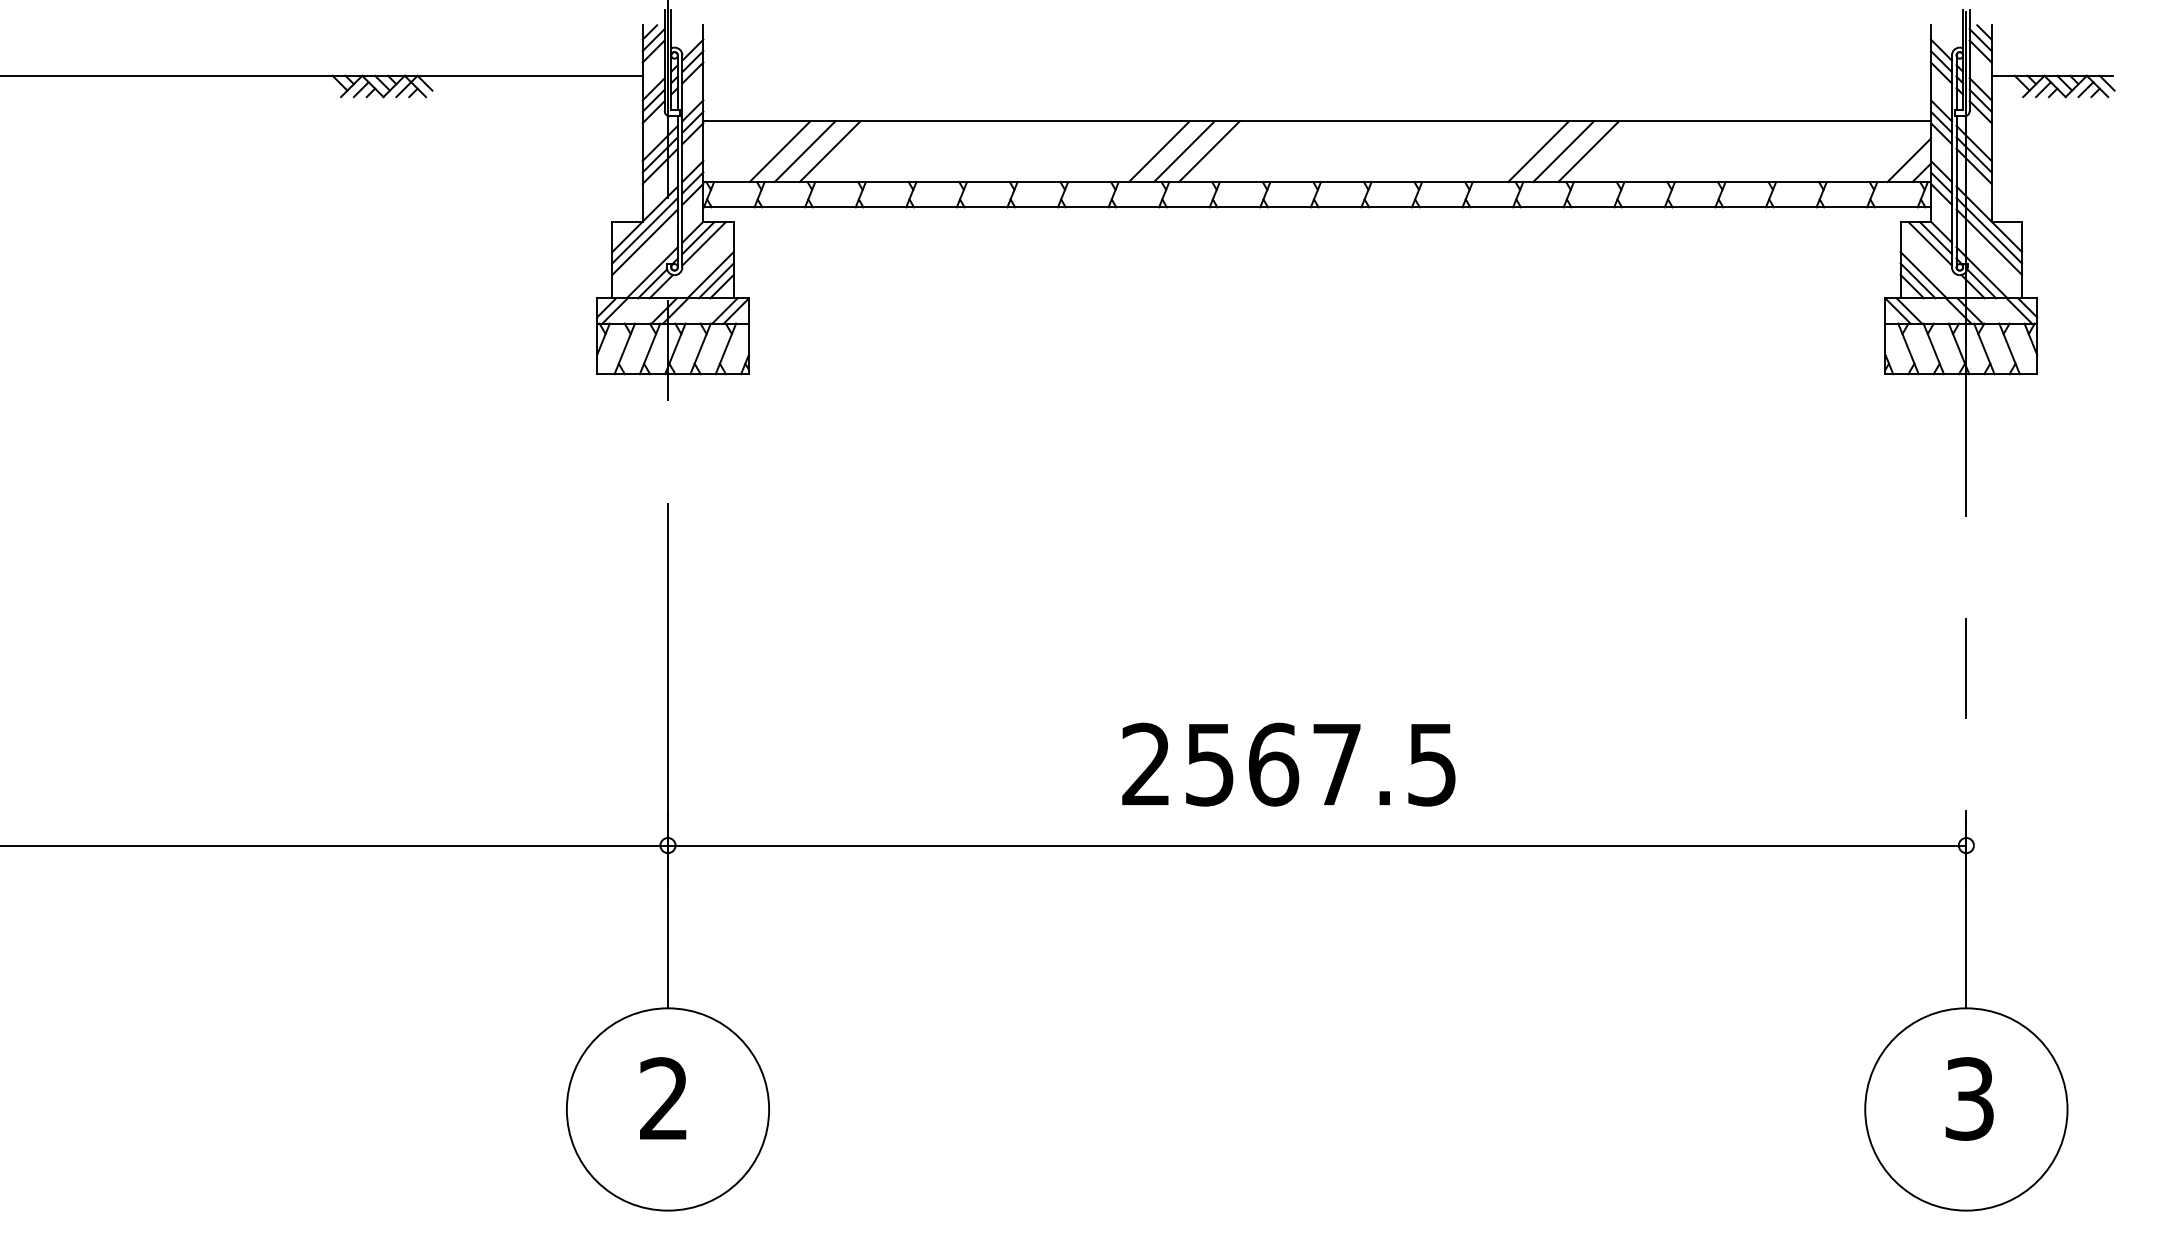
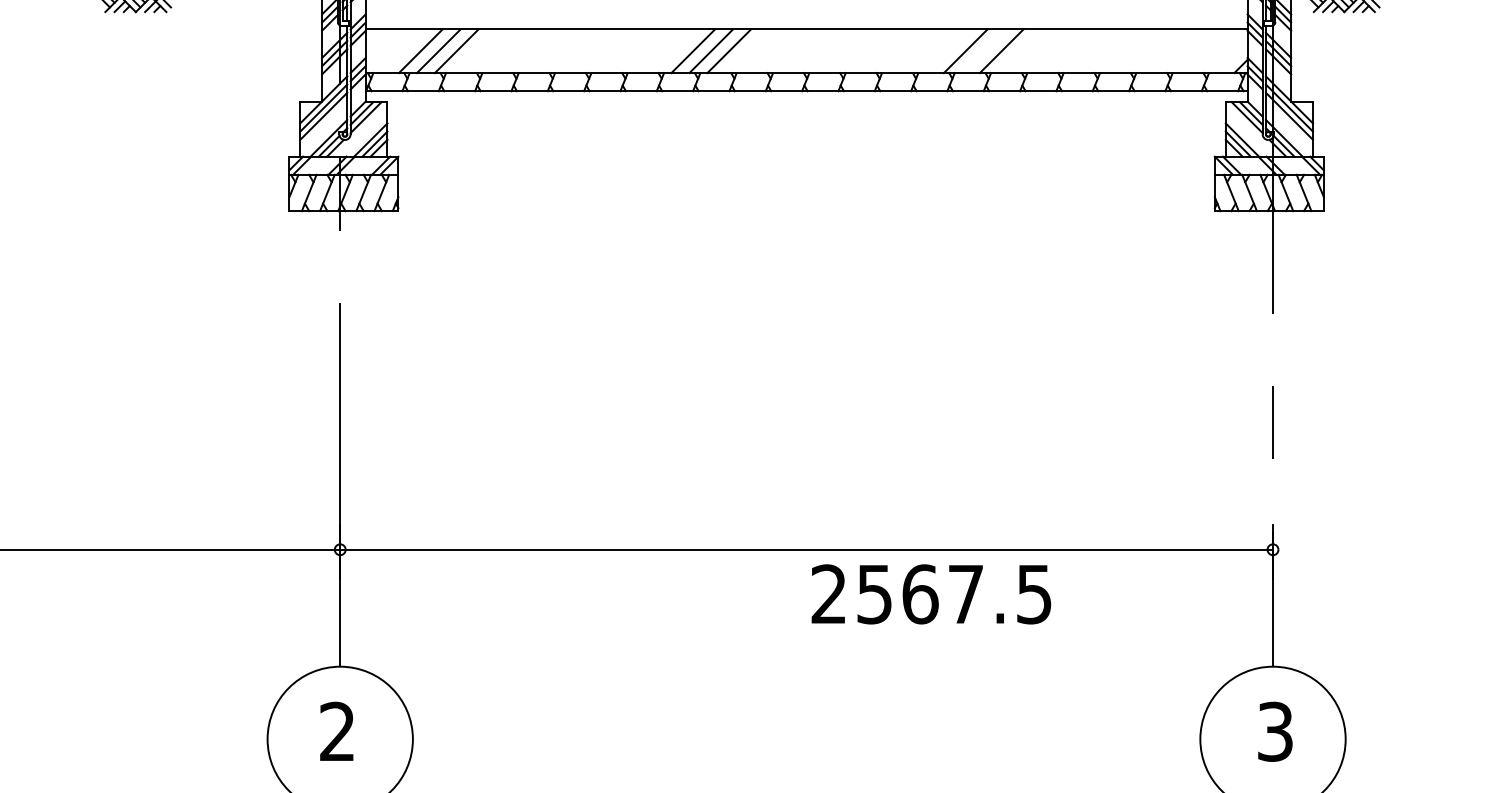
line: (1563, 151) -> (983, 51), removed
line: (1908, 160) -> (1231, 57), removed
text: (1288, 764) -> (931, 594), moved

